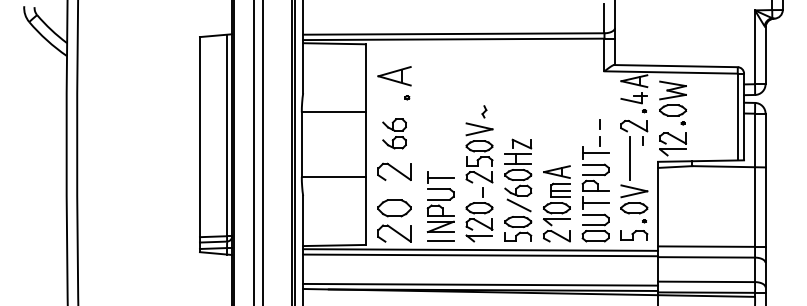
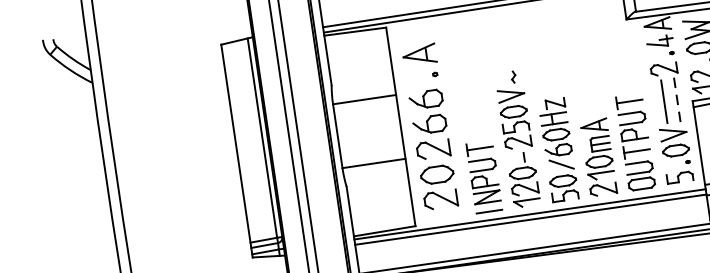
line: (599, 129) -> (677, 105), moved
part: (394, 133) -> (427, 111), size x1.43
part: (394, 220) -> (438, 186), moved

